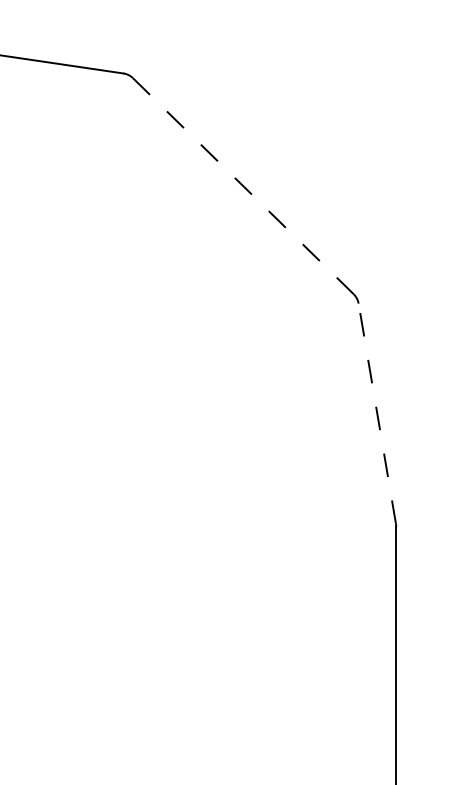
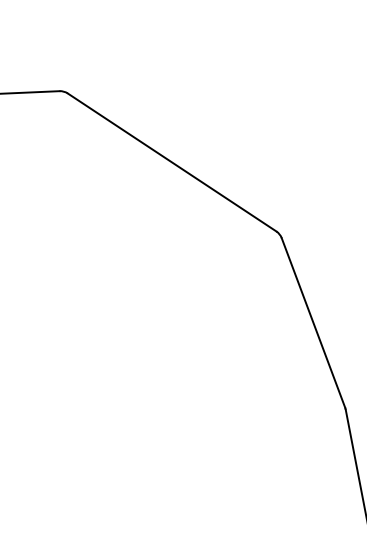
line: (243, 185) -> (172, 161), dashed -> solid
line: (377, 413) -> (313, 322), dashed -> solid

